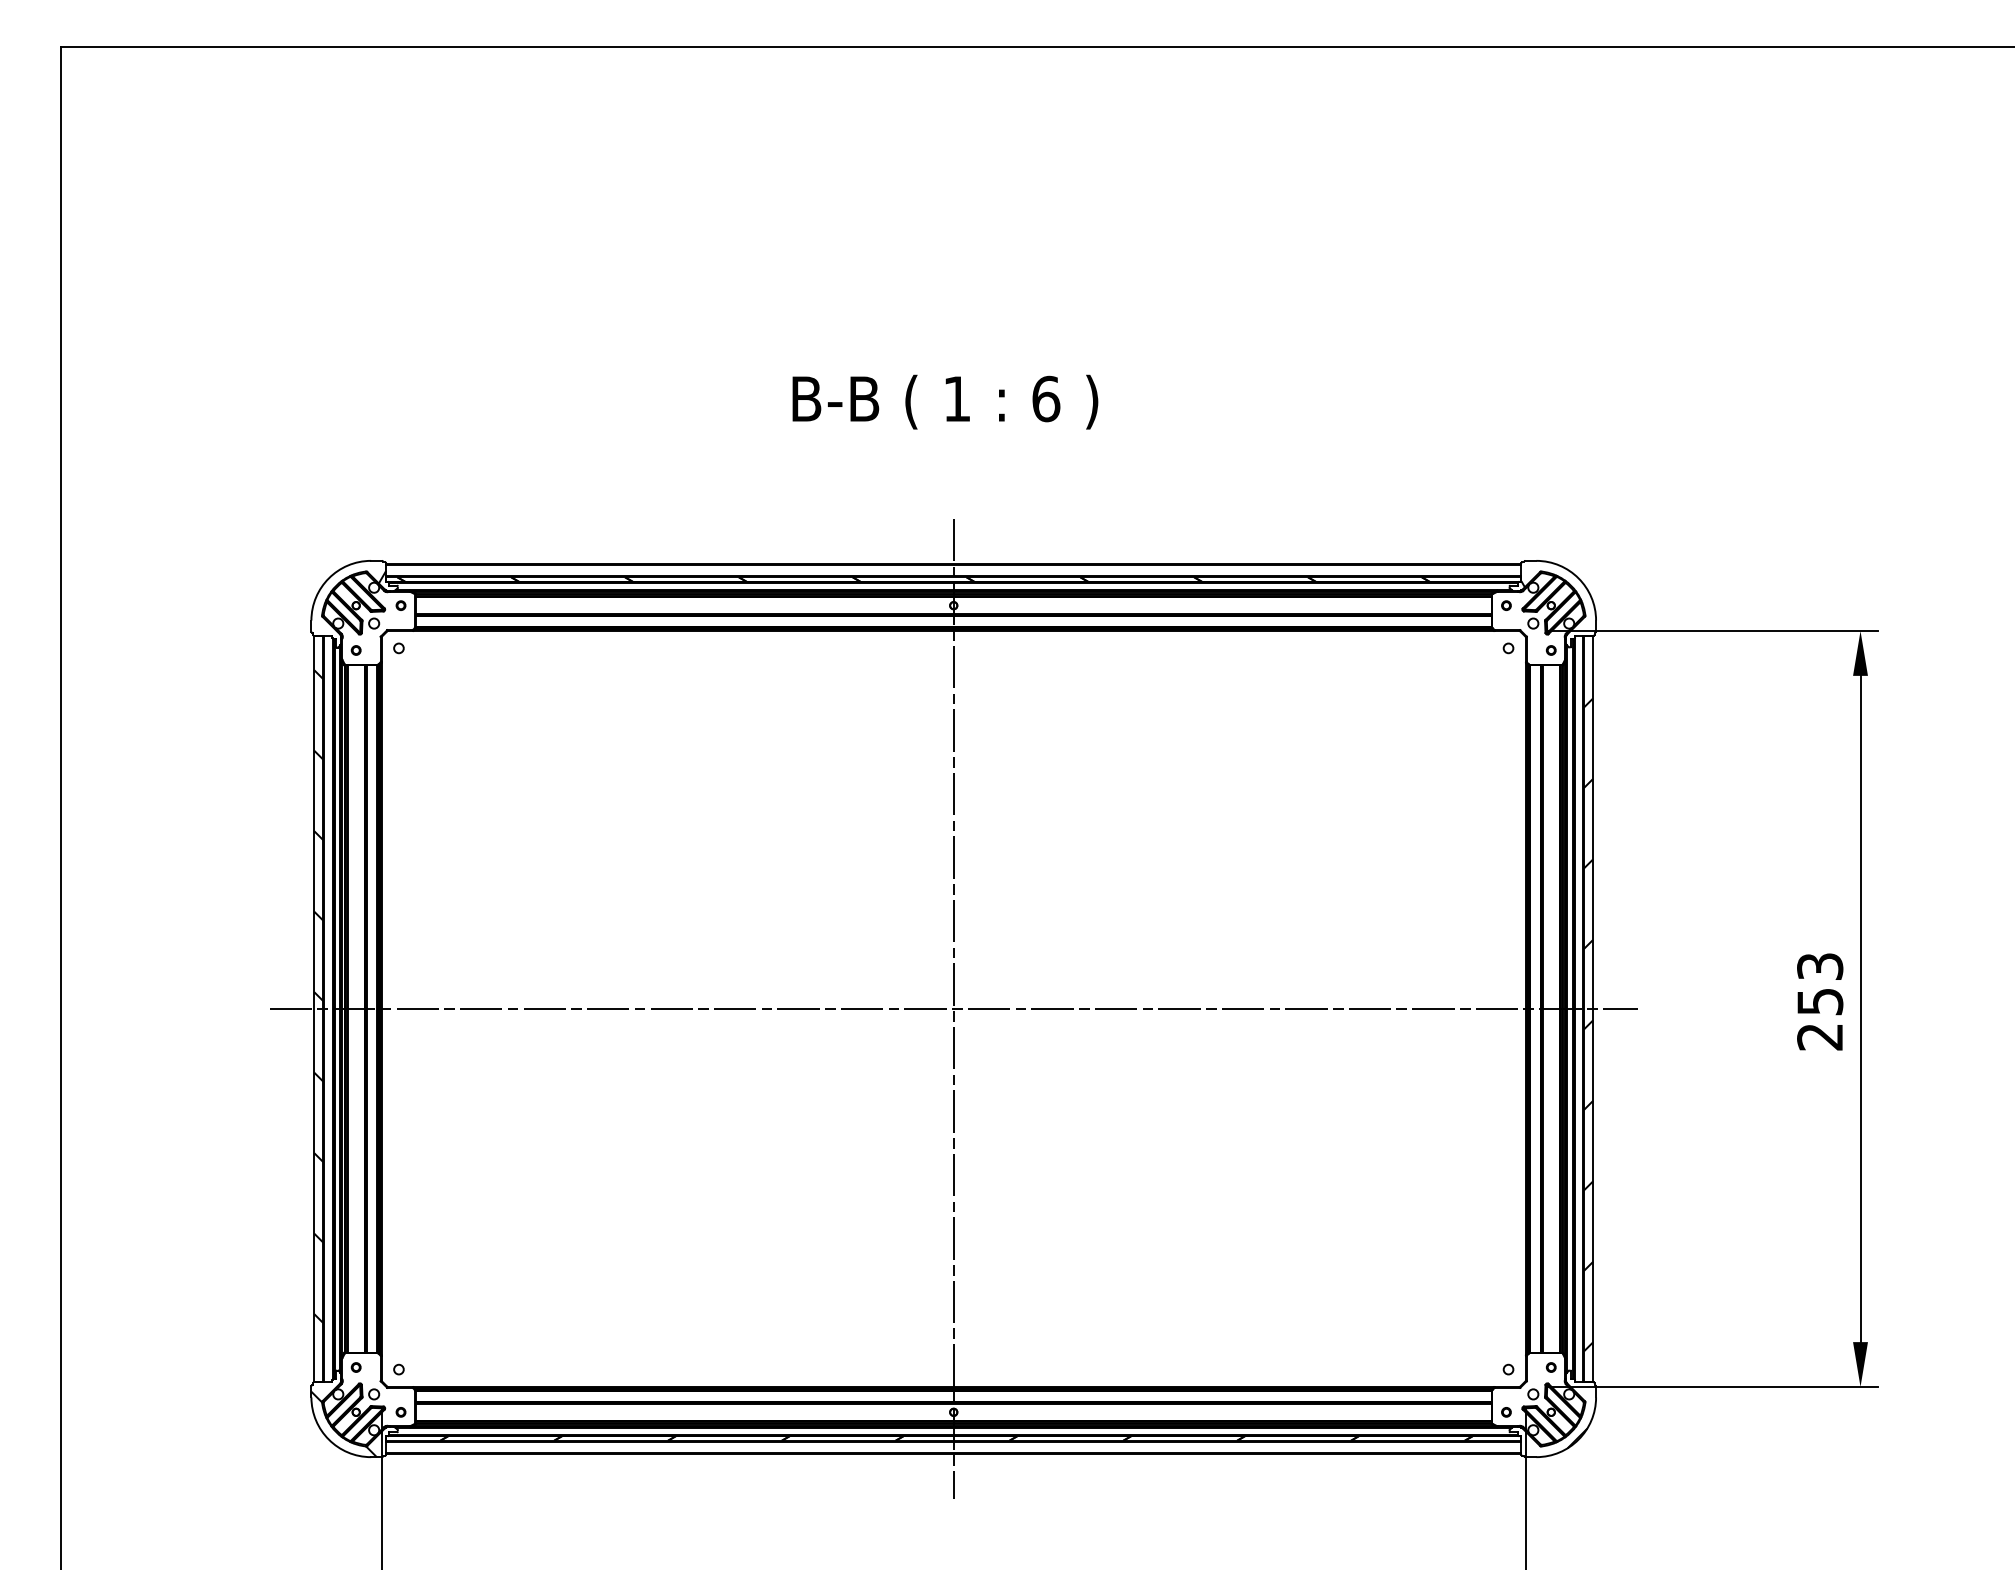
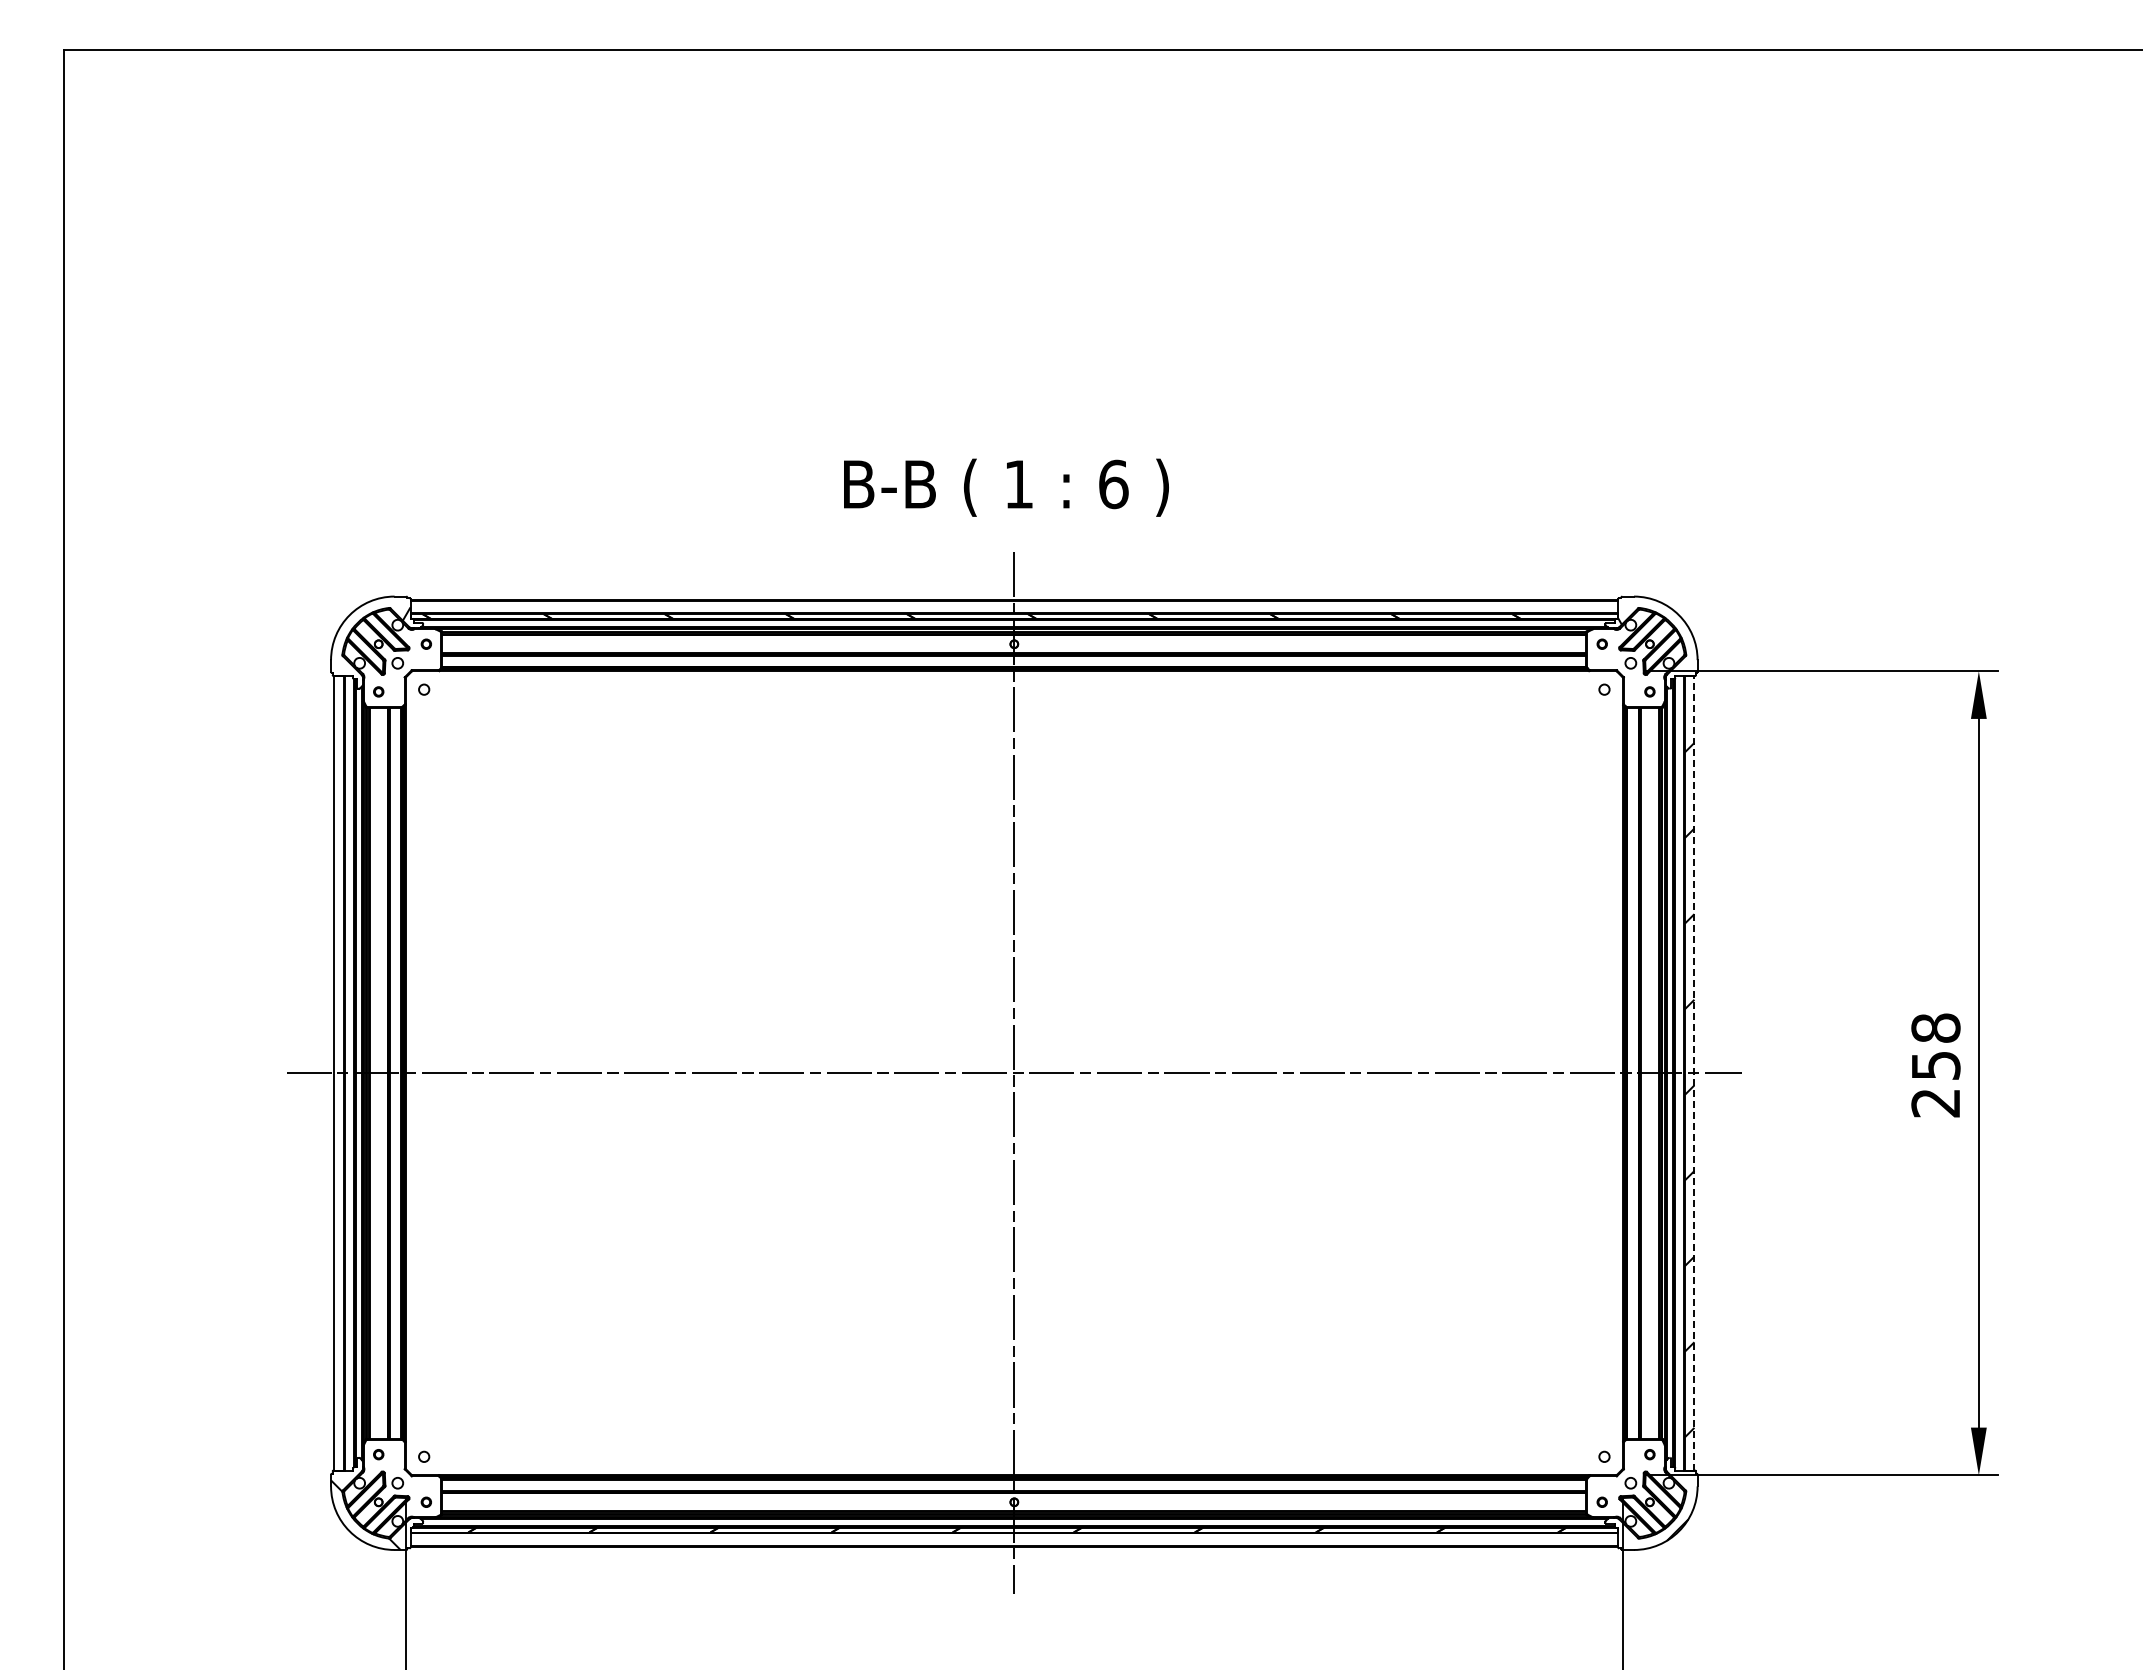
text: (945, 401) -> (1006, 487), moved
text: (1819, 965) -> (1935, 1027), 253 -> 258
hatch: (318, 996) -> (338, 1060), removed
line: (1593, 1008) -> (1694, 1072), solid -> dashed

